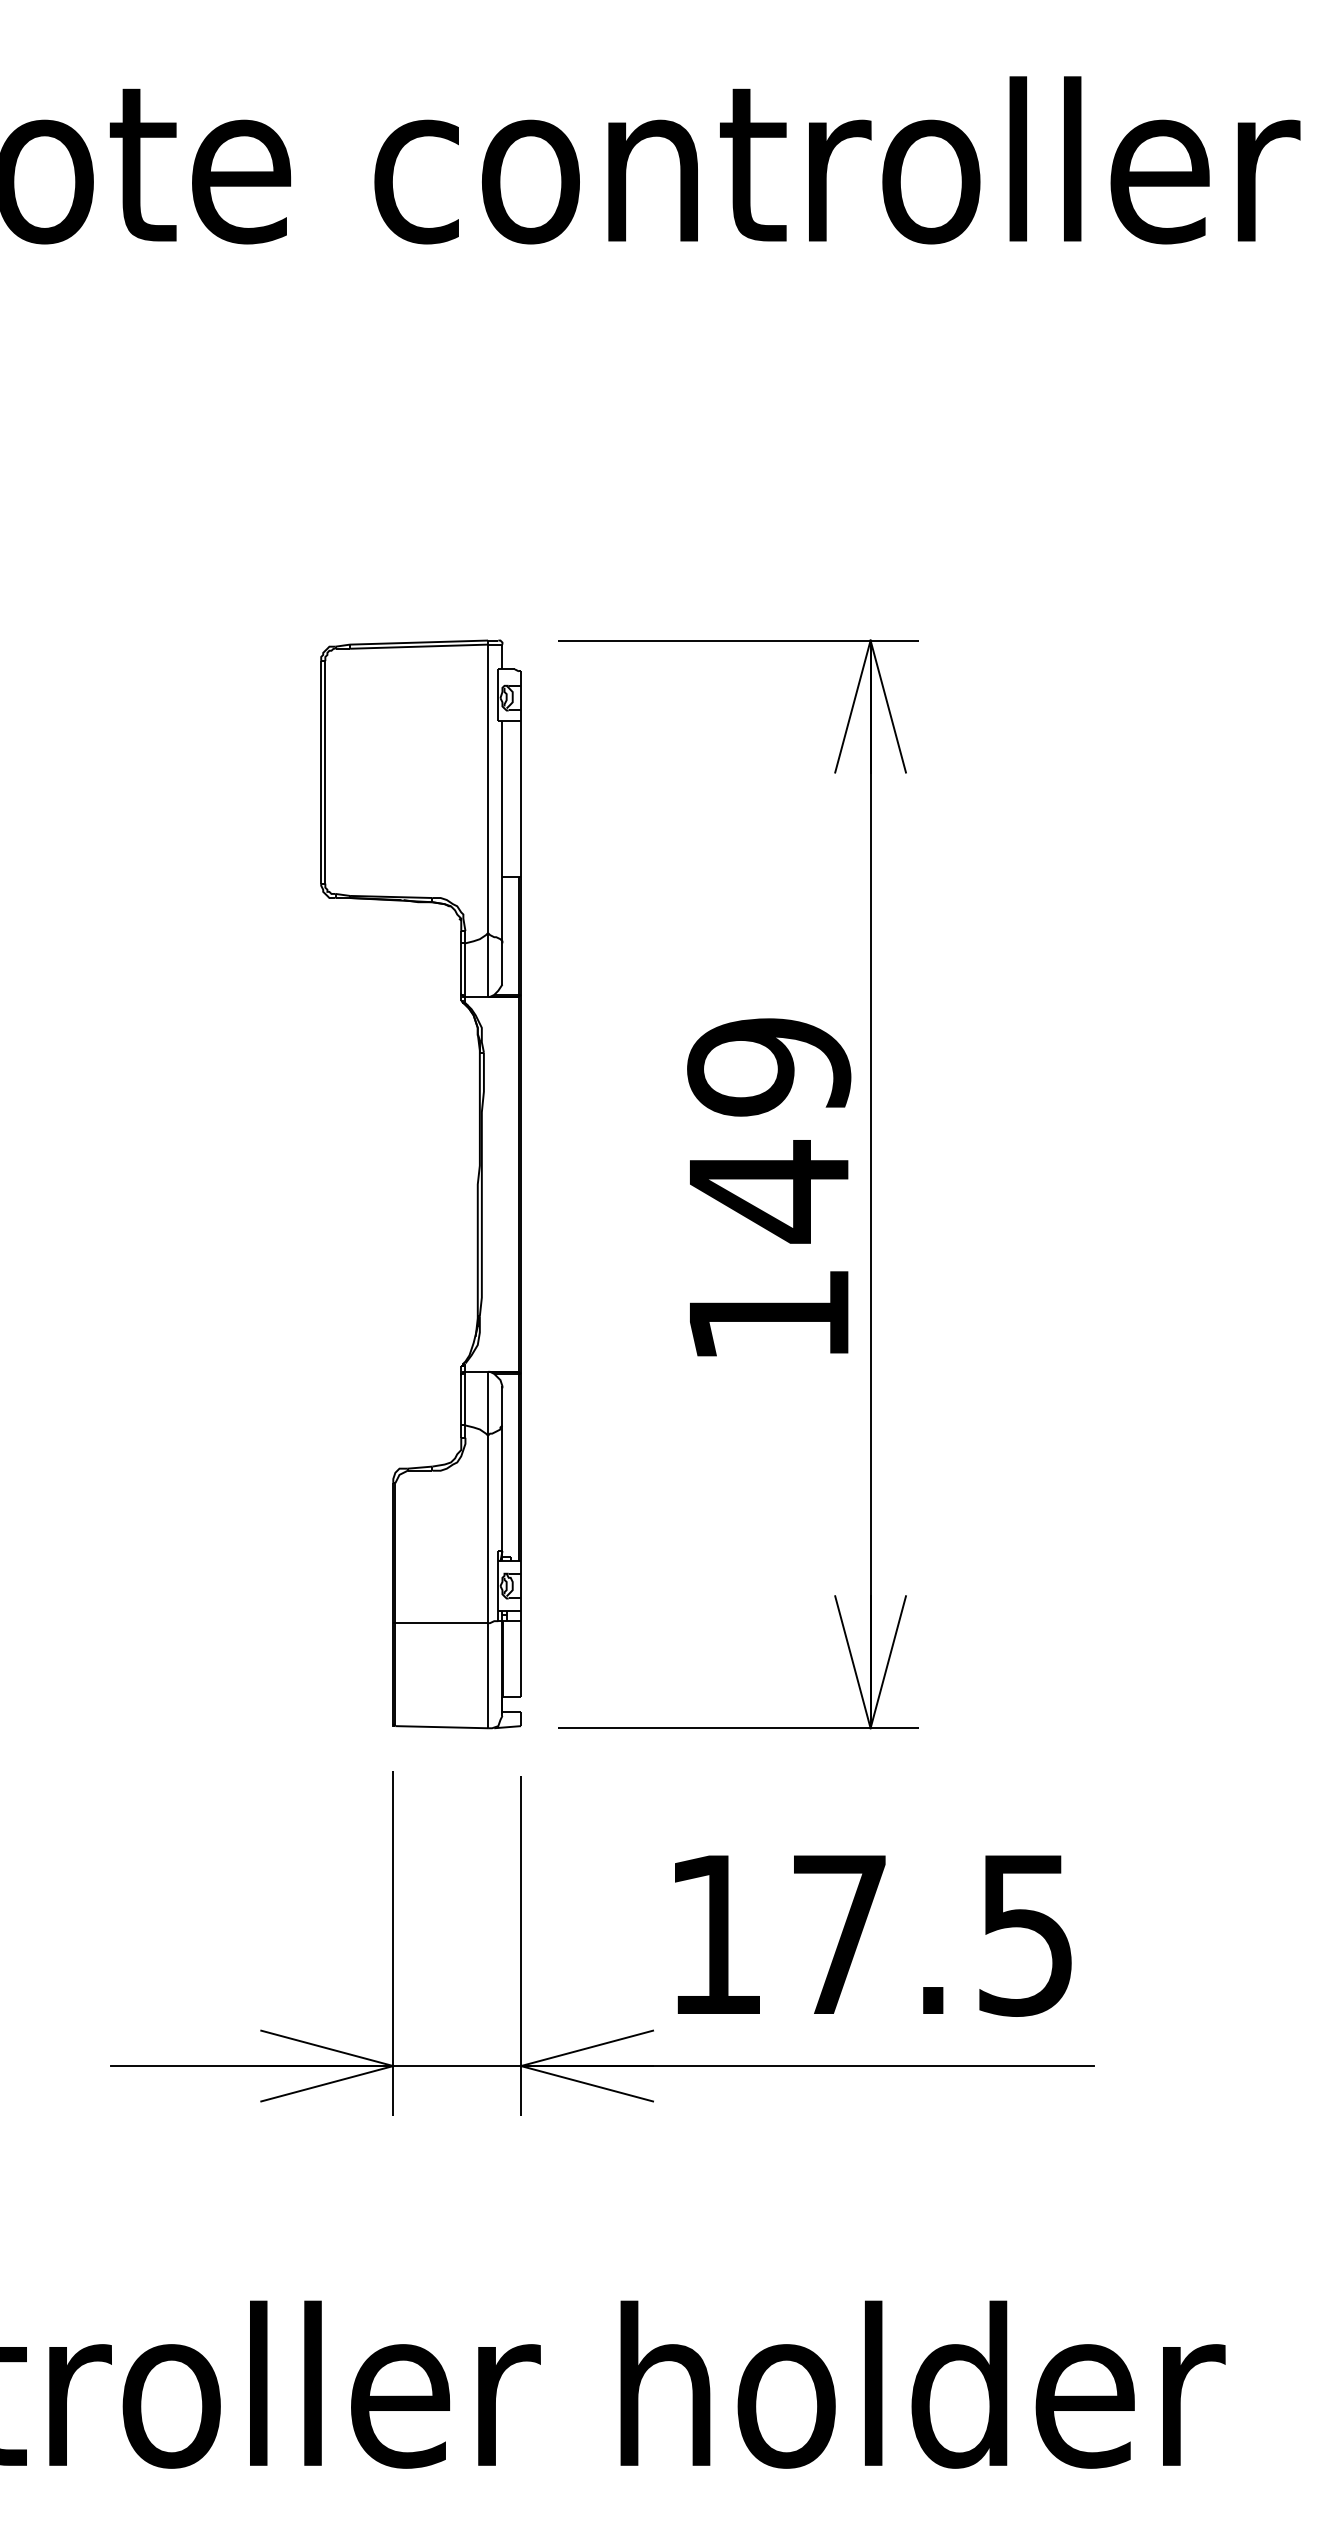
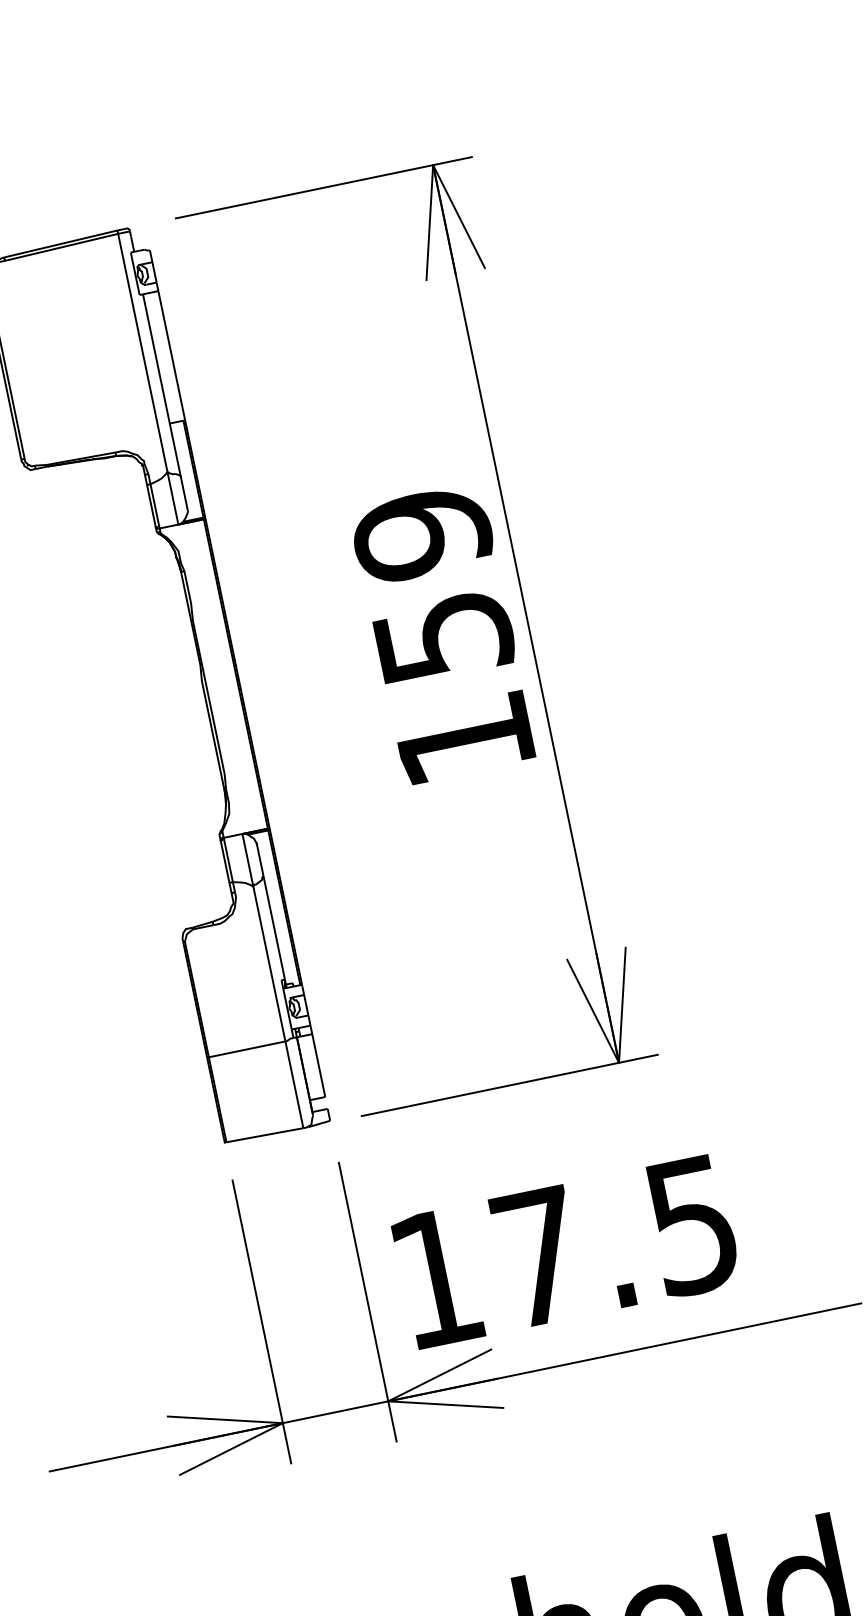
text: (770, 1191) -> (444, 636), 149 -> 159
text: (873, 1935) -> (566, 1251), moved

